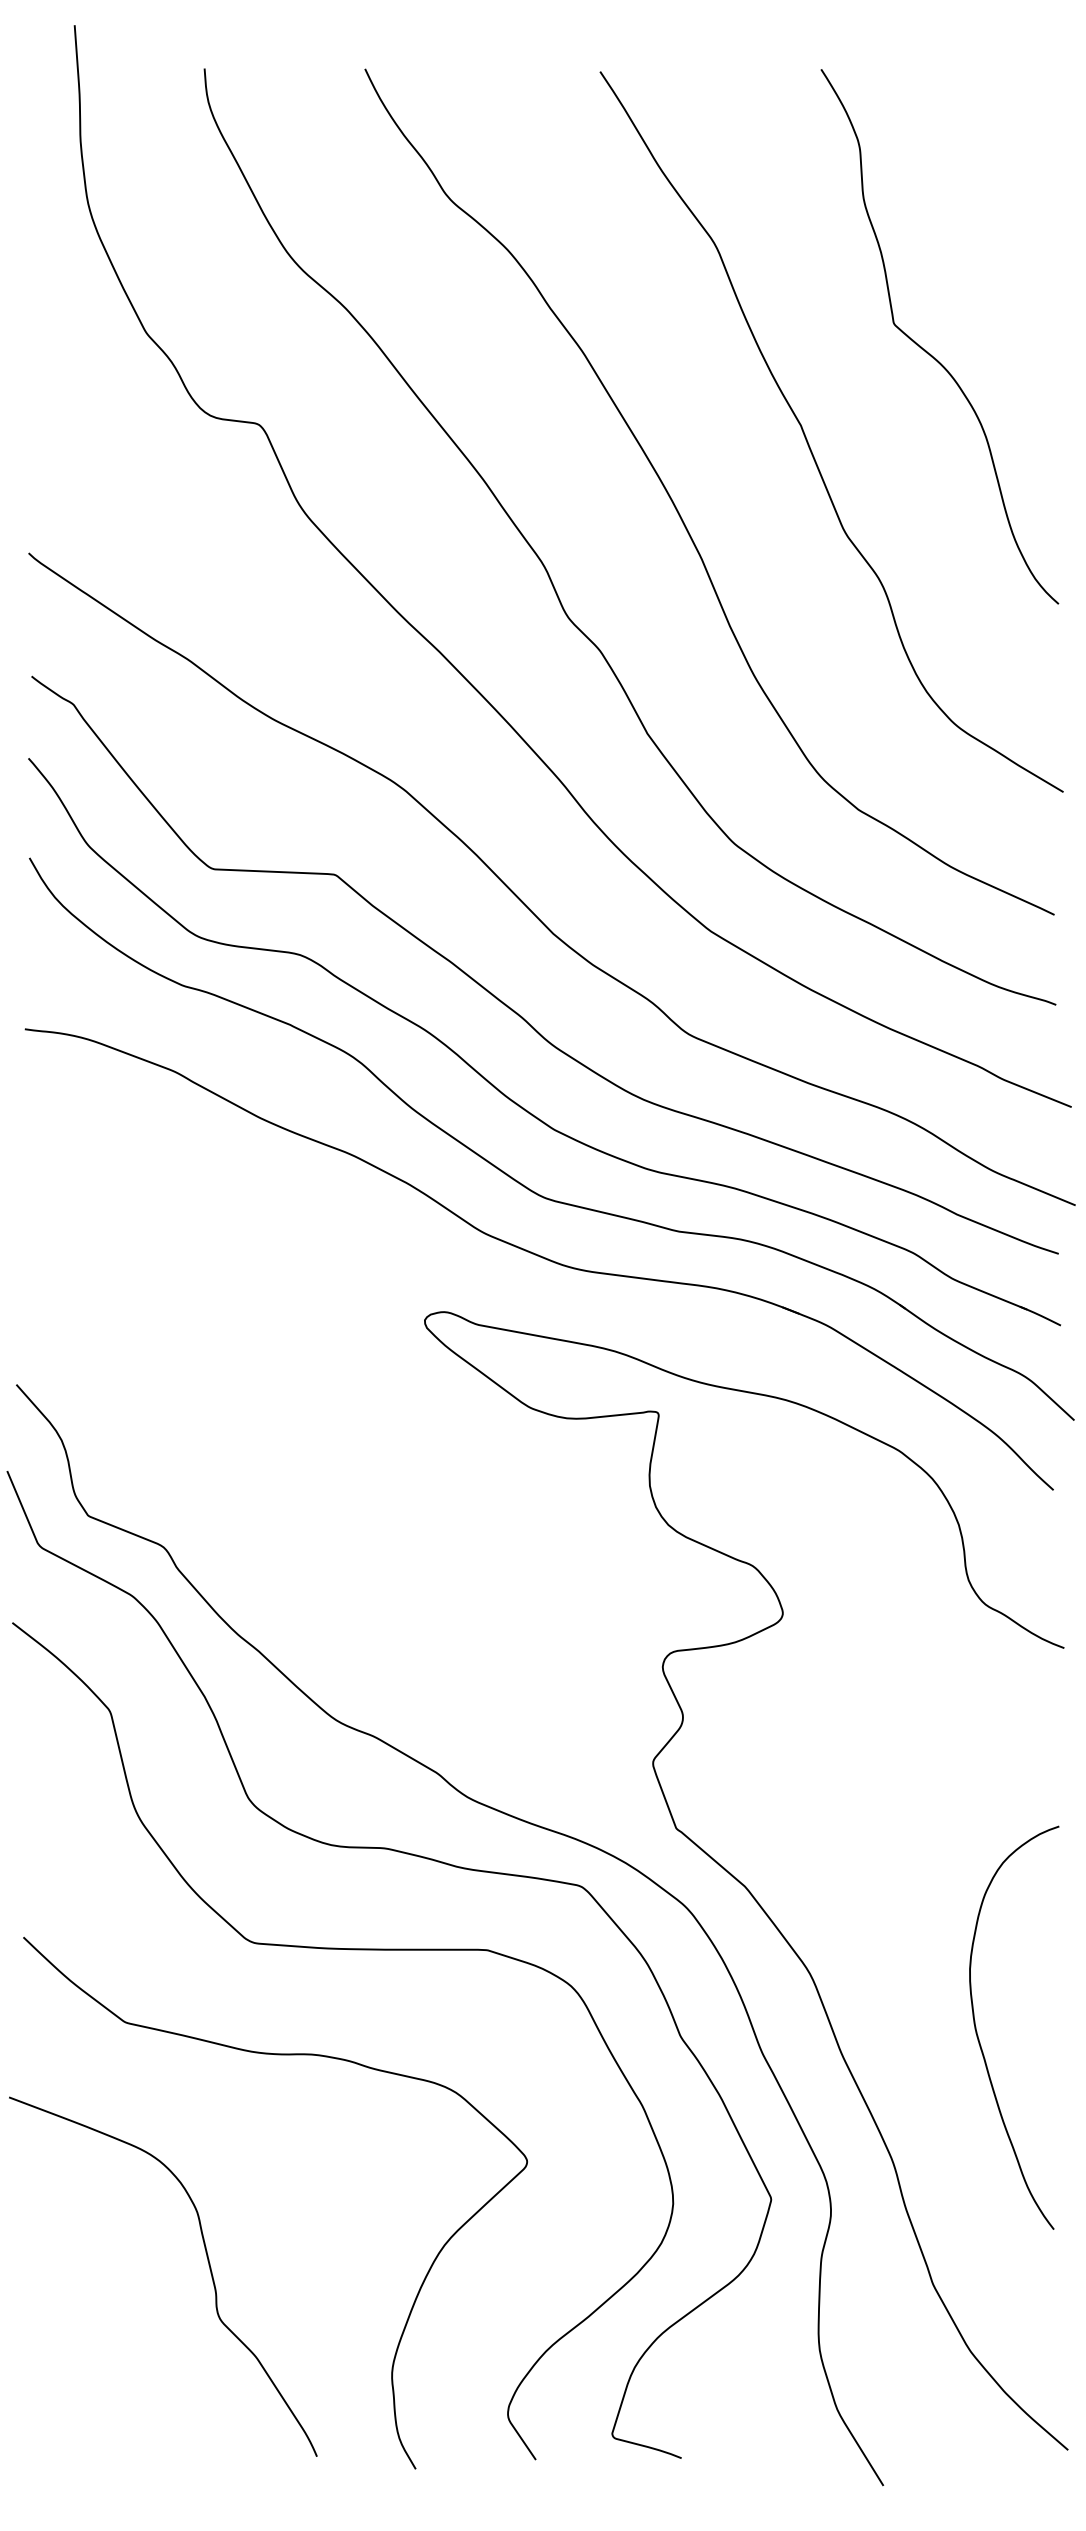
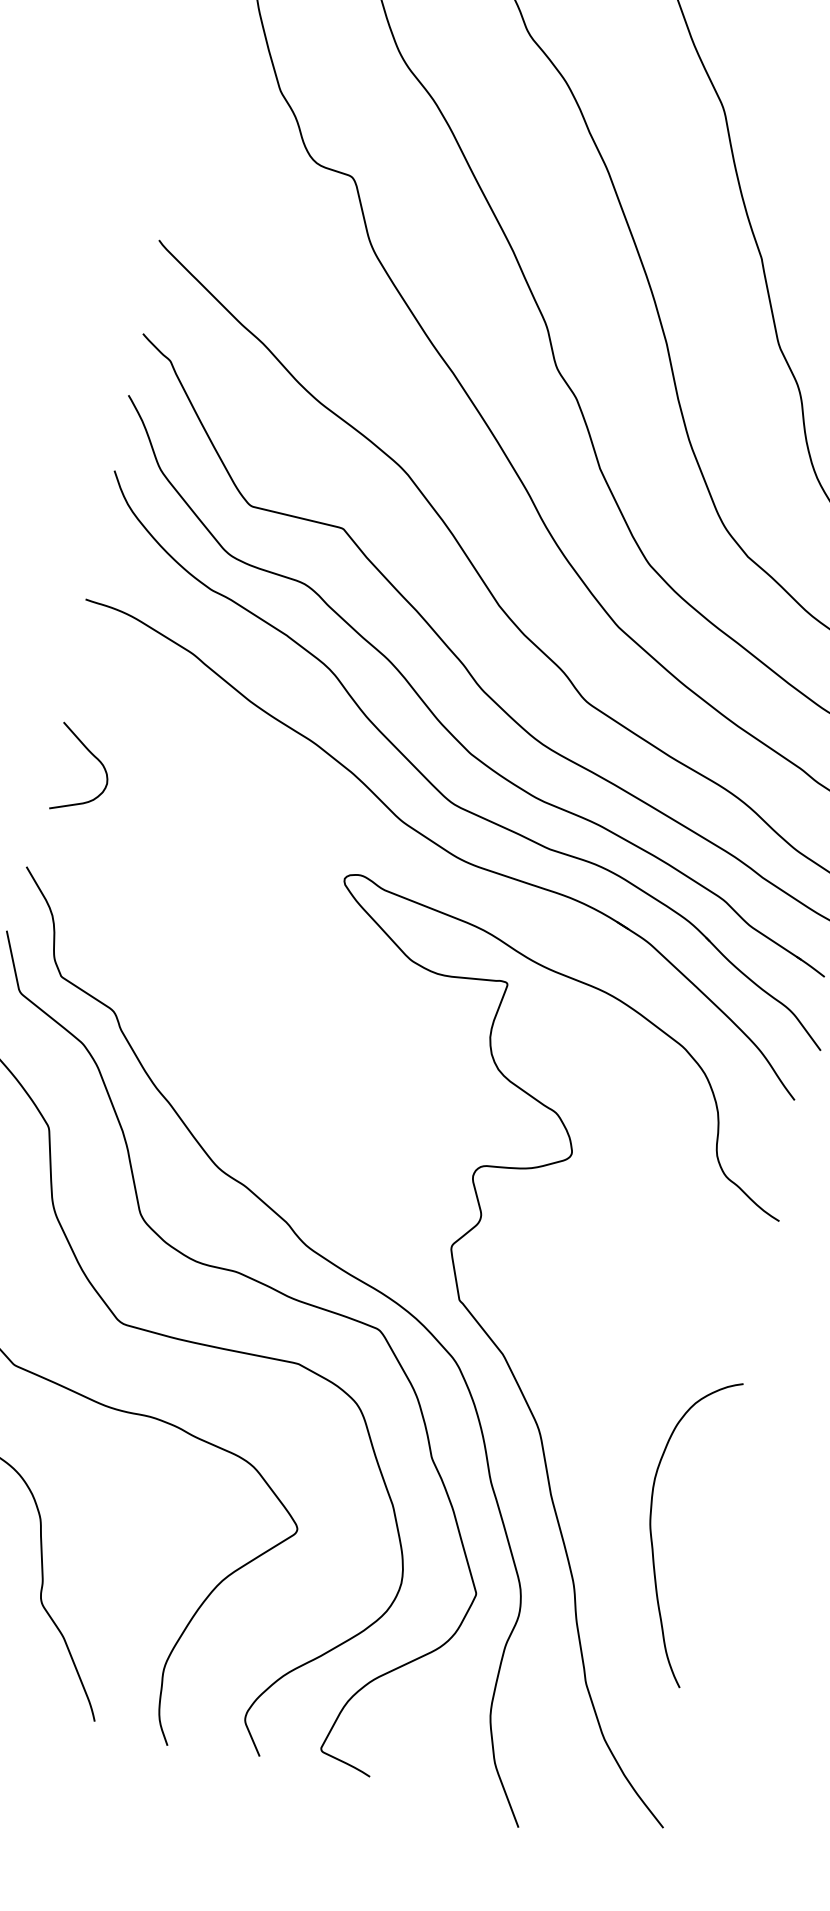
curve: (77, 1229) -> (95, 758), added
curve: (978, 2035) -> (651, 1530), moved

